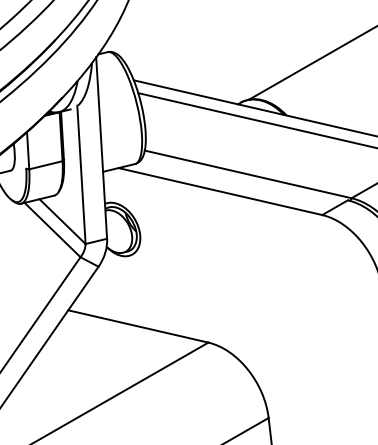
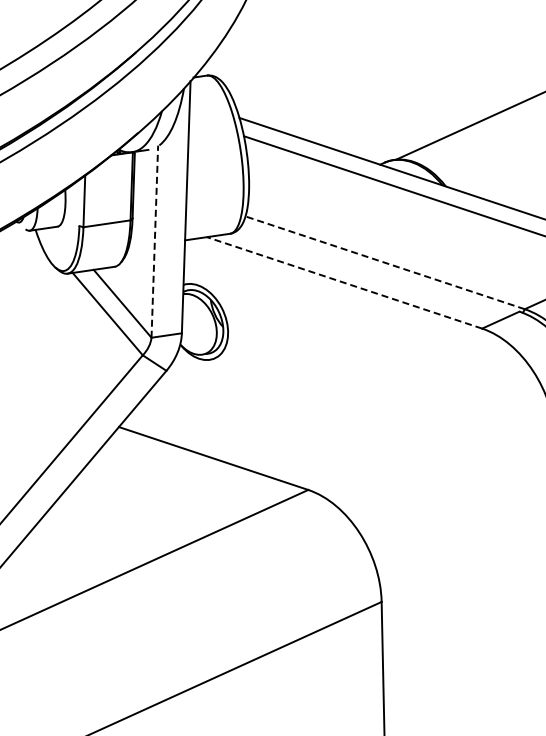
line: (81, 174) -> (154, 241), solid -> dashed
line: (247, 174) -> (384, 262), solid -> dashed
line: (220, 191) -> (344, 282), solid -> dashed

